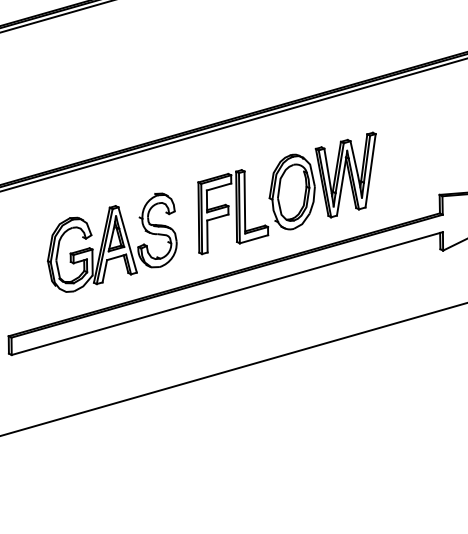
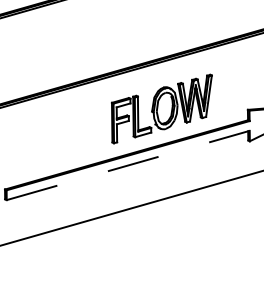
part: (112, 242) -> (63, 136), removed
line: (227, 293) -> (128, 165), solid -> dashed

